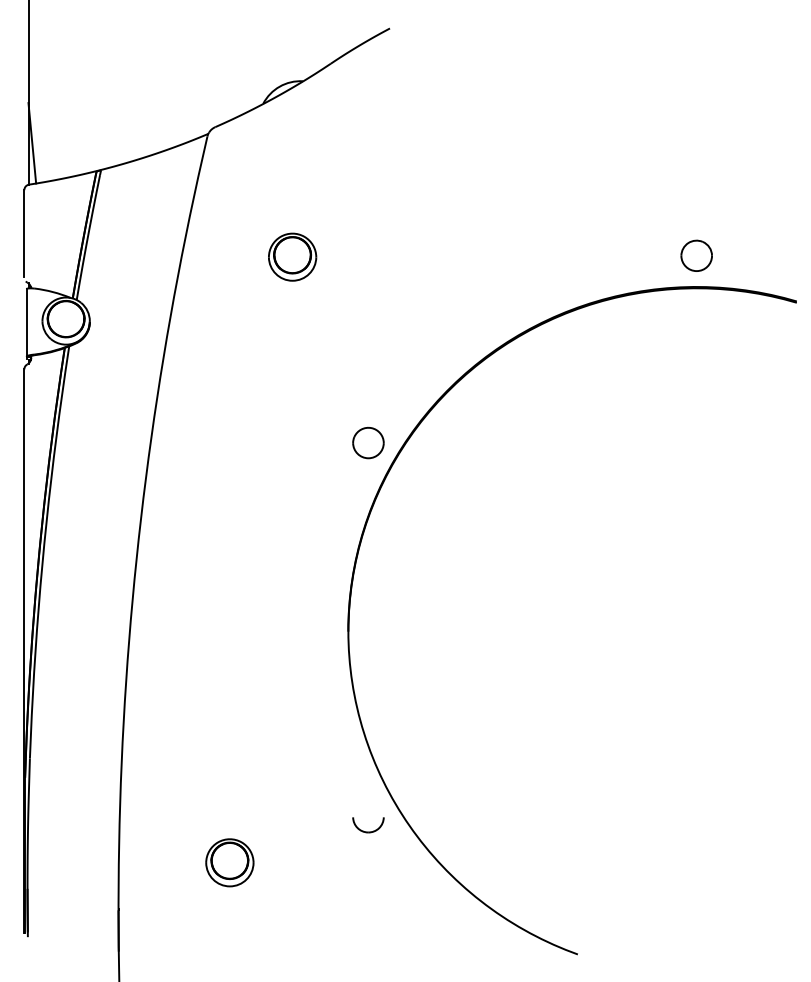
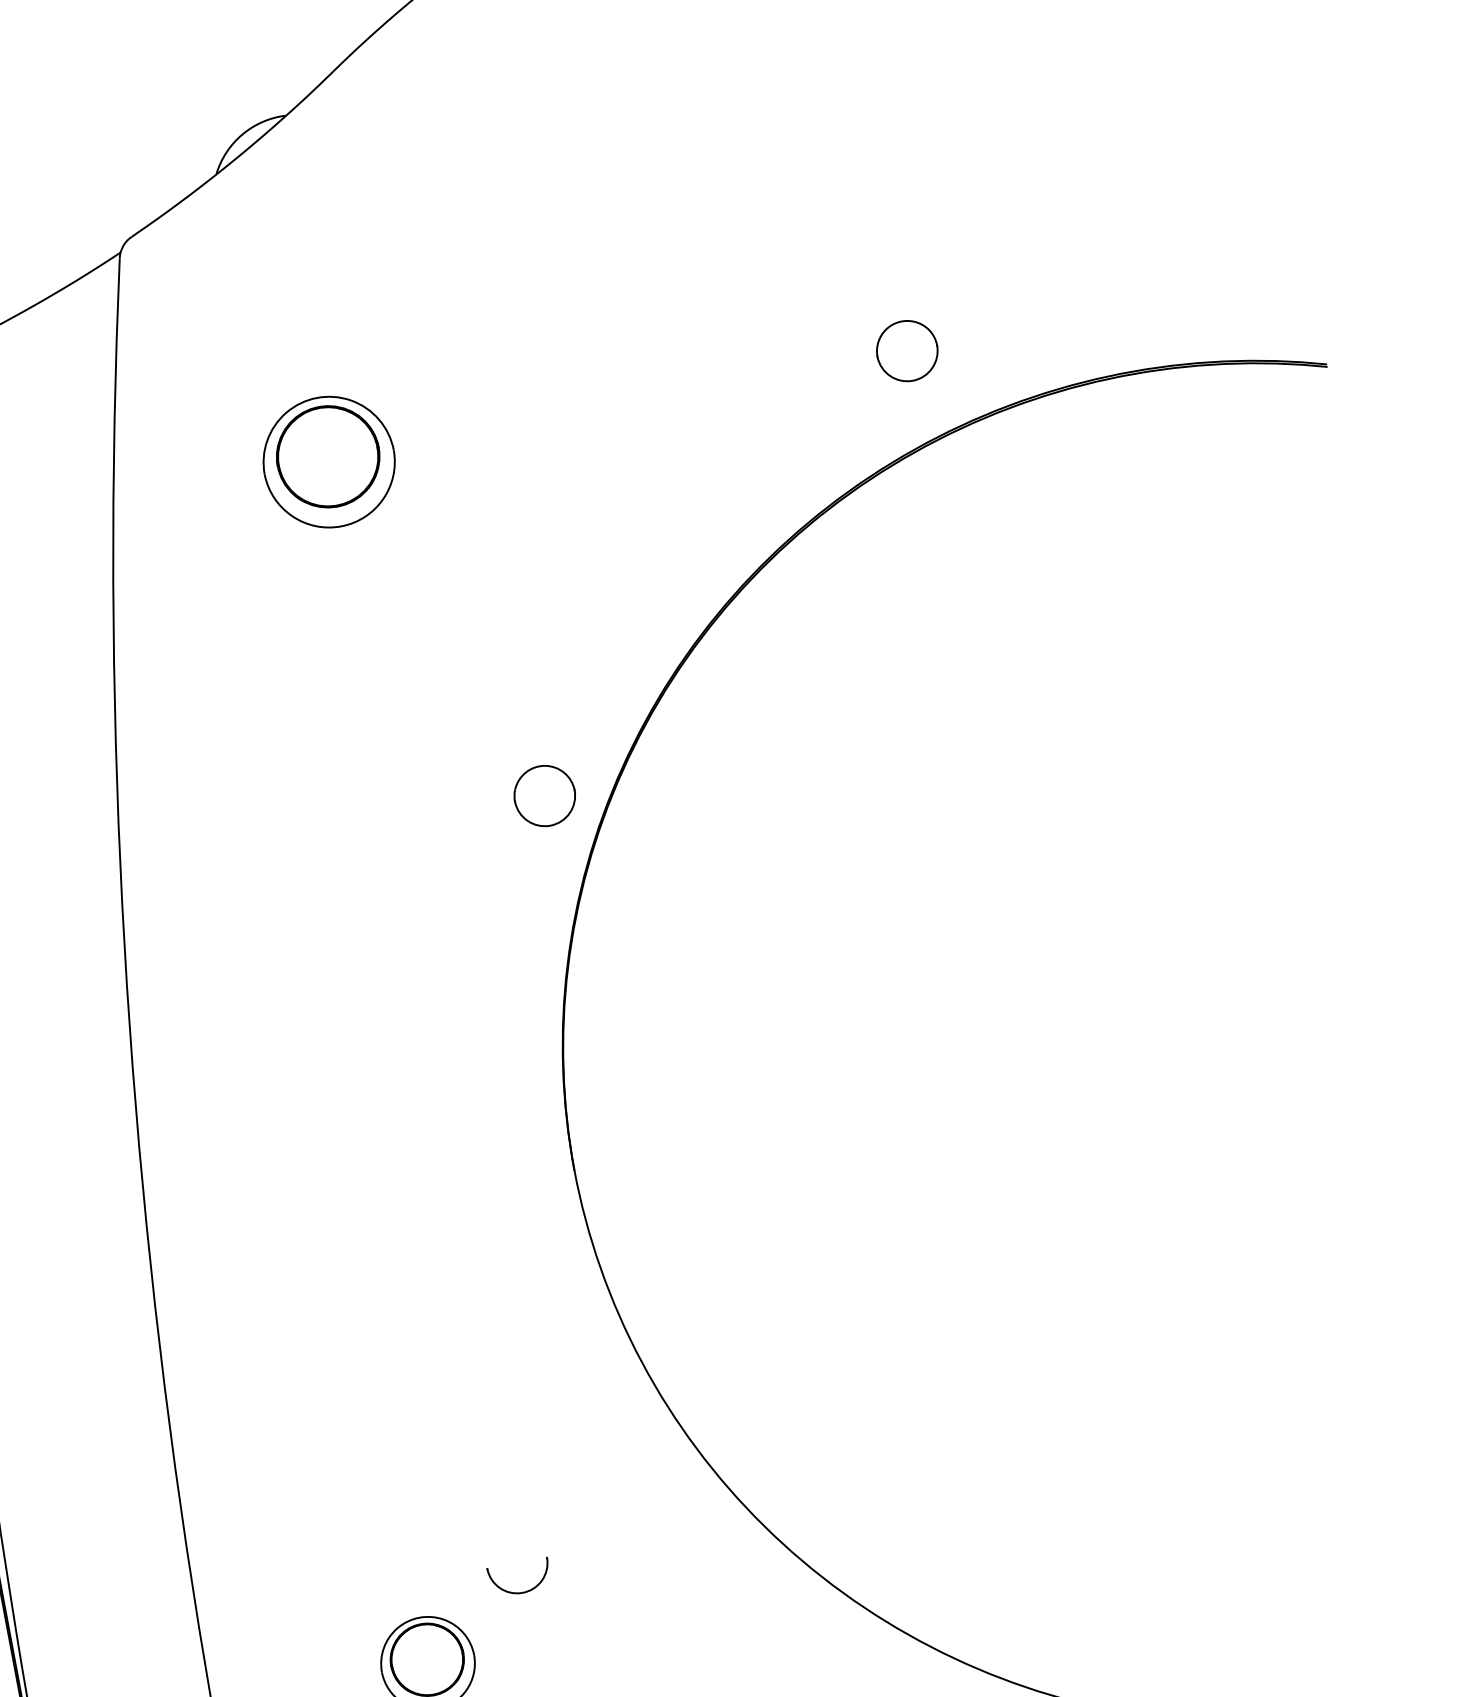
part: (696, 255) -> (906, 350), moved
part: (292, 256) -> (329, 460), size x1.4
part: (368, 825) -> (520, 1579), moved

